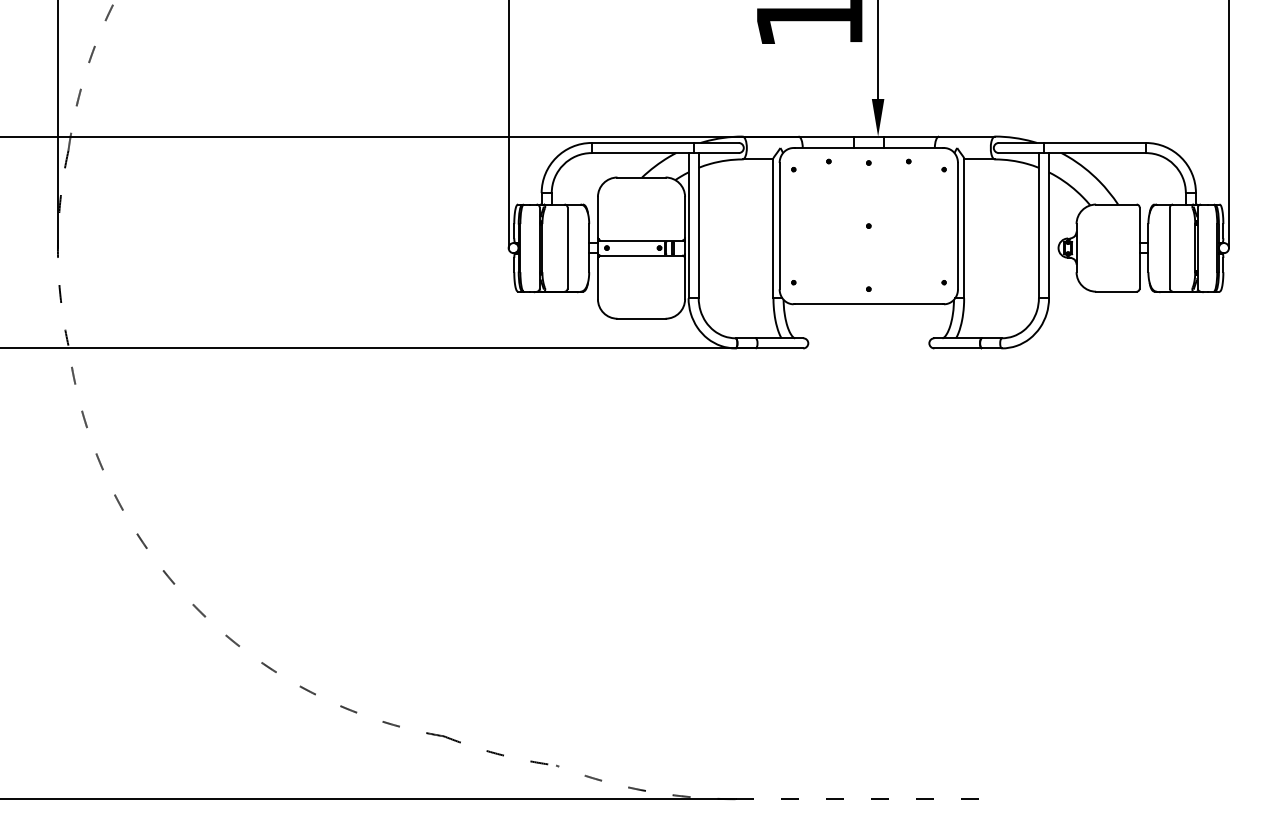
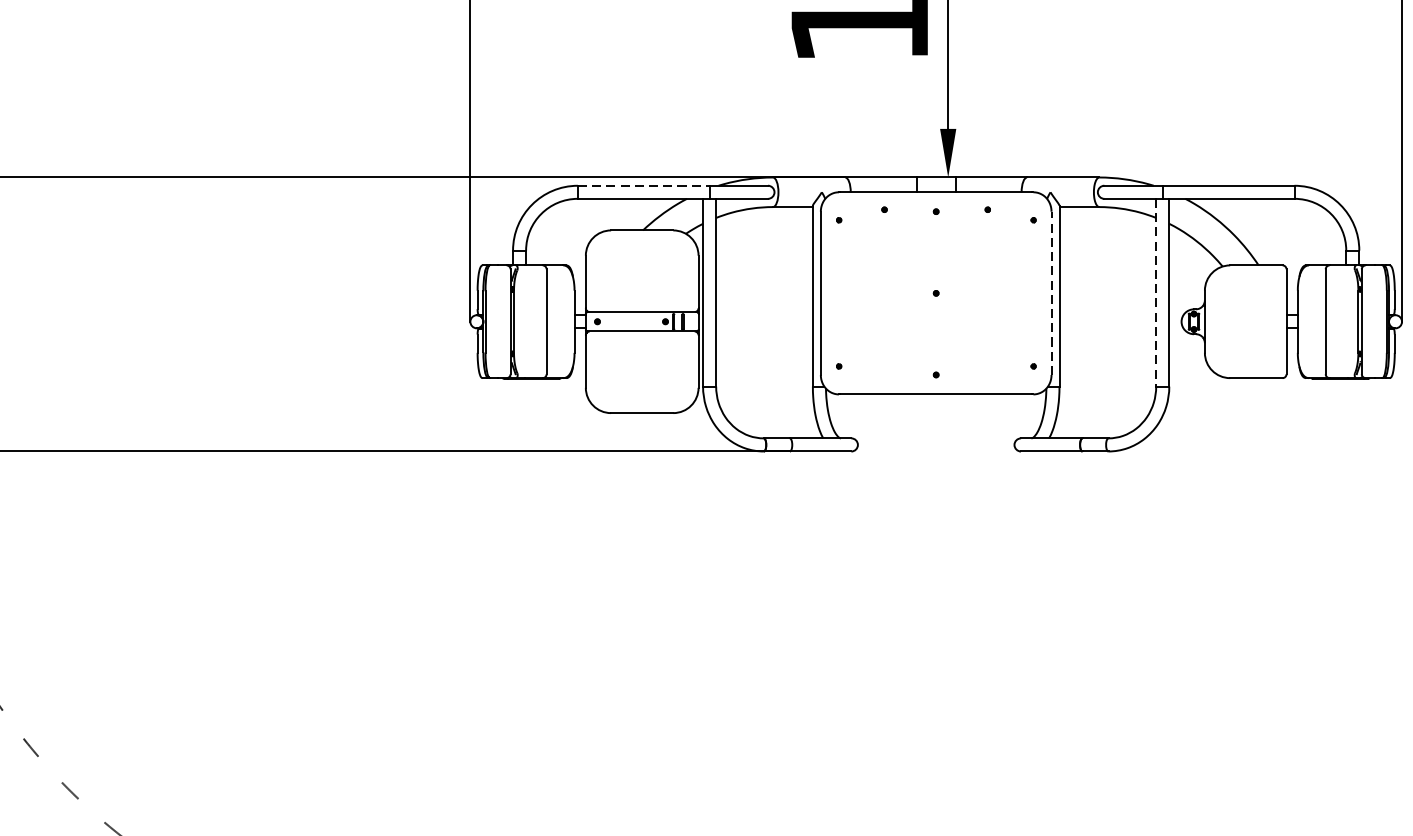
line: (642, 142) -> (643, 185), solid -> dashed
line: (957, 225) -> (1050, 292), solid -> dashed
line: (1038, 225) -> (1155, 292), solid -> dashed

